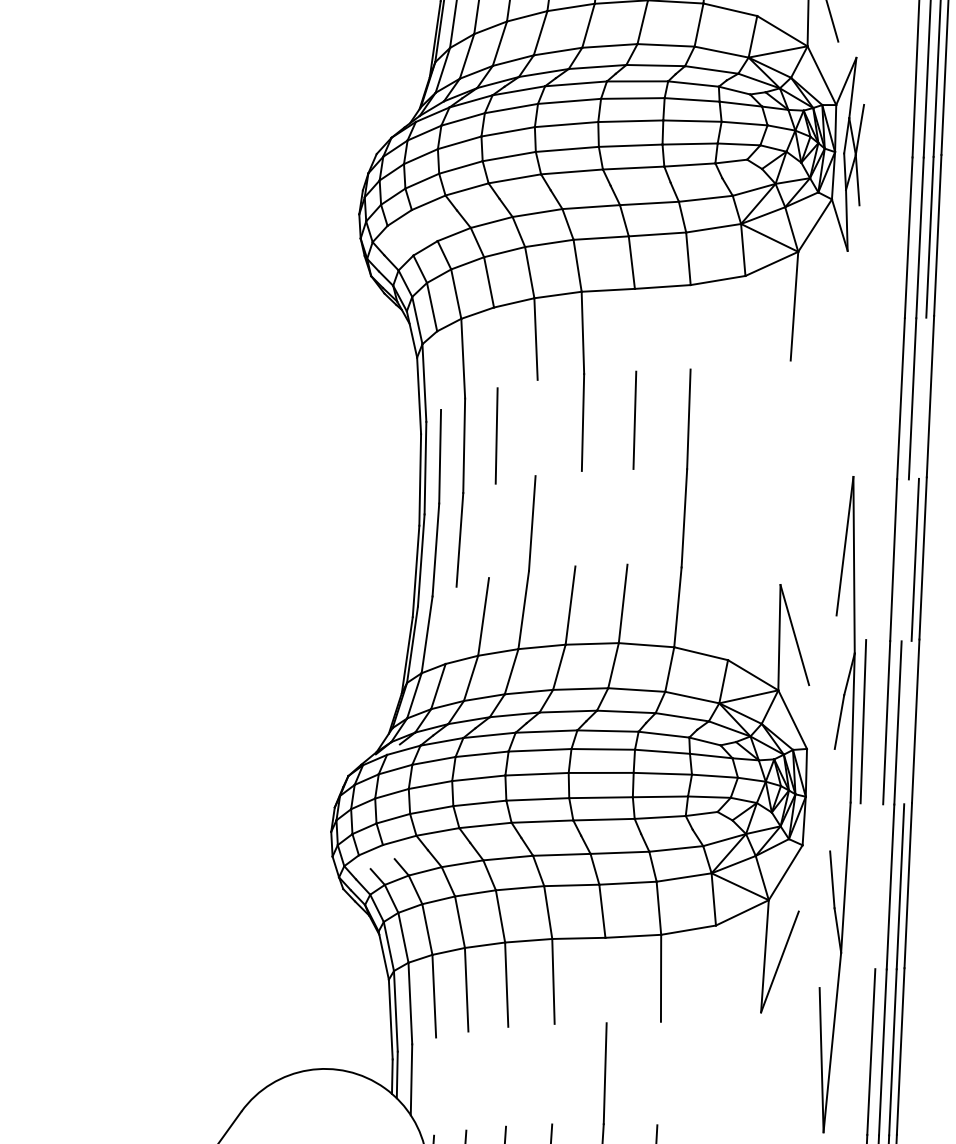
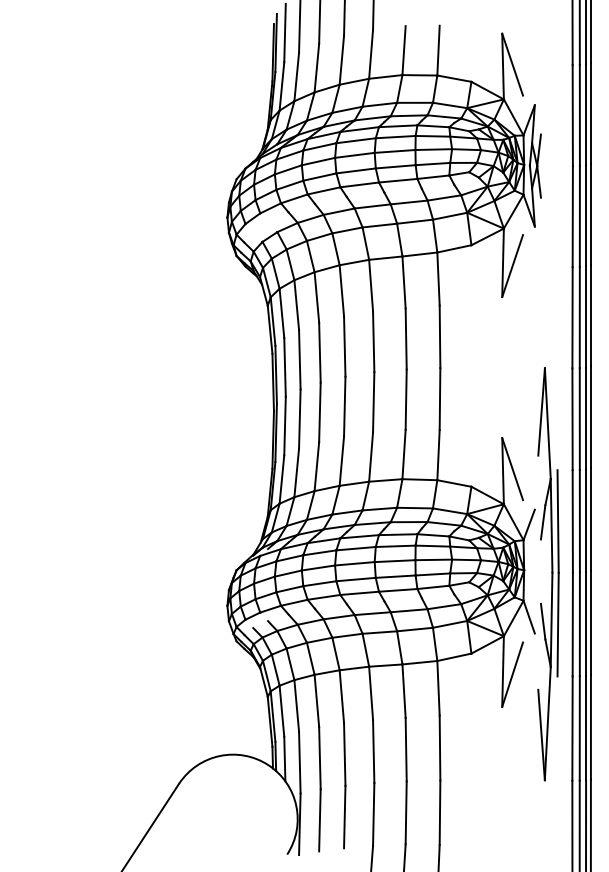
line: (809, 312) -> (512, 266), added
line: (690, 326) -> (438, 278), added
line: (634, 330) -> (403, 282), added
line: (495, 347) -> (316, 297), added
line: (438, 370) -> (281, 313), added
line: (923, 397) -> (586, 316), added
line: (536, 427) -> (344, 346), added
line: (629, 516) -> (405, 399), added
line: (578, 519) -> (373, 402), added
line: (491, 531) -> (319, 412), added
line: (904, 560) -> (579, 419), added
line: (450, 624) -> (296, 472), added
line: (908, 722) -> (586, 520), added
line: (816, 724) -> (528, 524), added
line: (809, 870) -> (528, 616), added
line: (854, 885) -> (557, 624), added
line: (878, 886) -> (572, 624), added
line: (605, 980) -> (403, 691), added
line: (658, 1072) -> (439, 747), added
line: (553, 1074) -> (373, 751), added
line: (506, 1076) -> (344, 754), added
line: (466, 1081) -> (319, 758), added
line: (434, 1086) -> (299, 762), added

